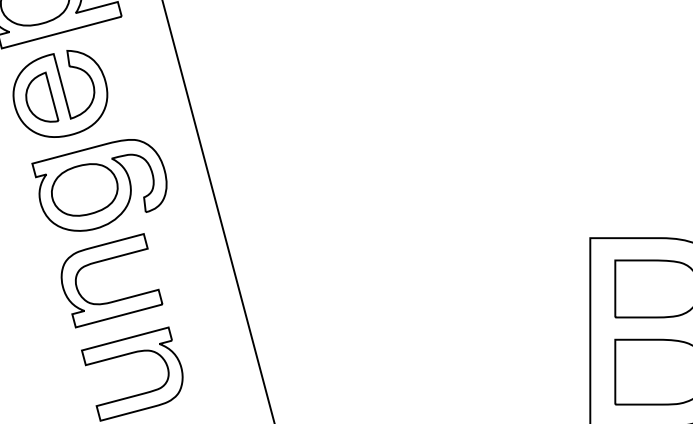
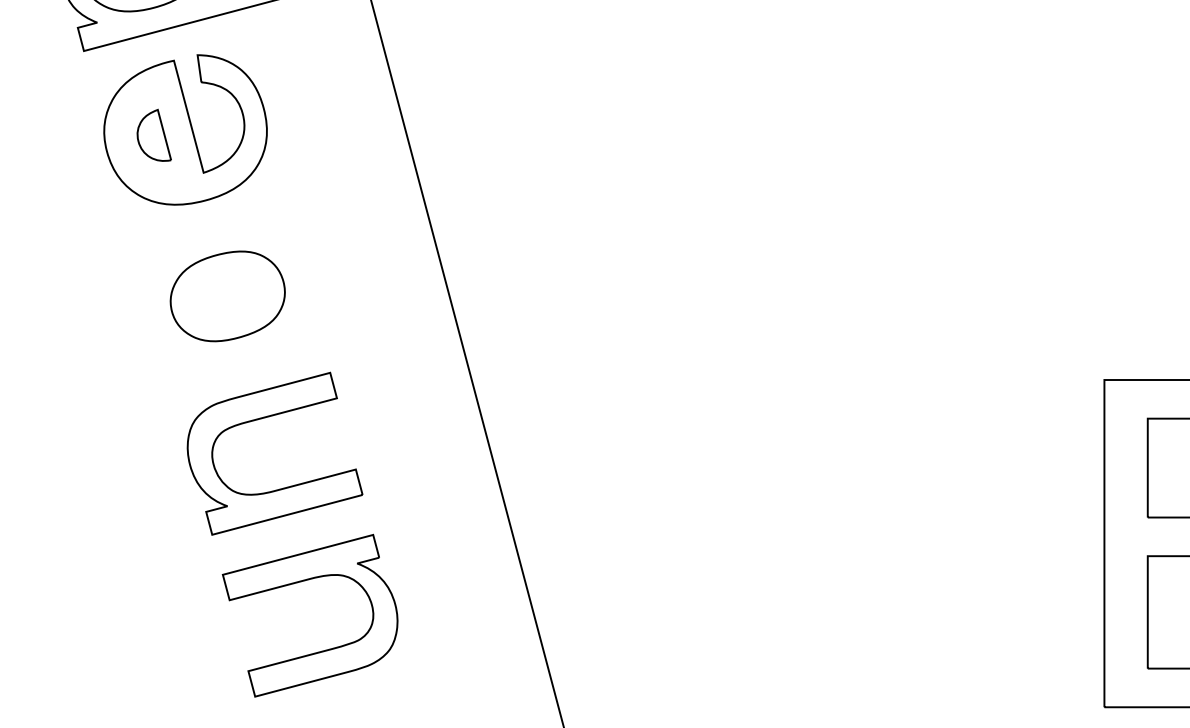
part: (42, 96) -> (154, 134), size x0.6
part: (99, 185) -> (253, 288), removed

